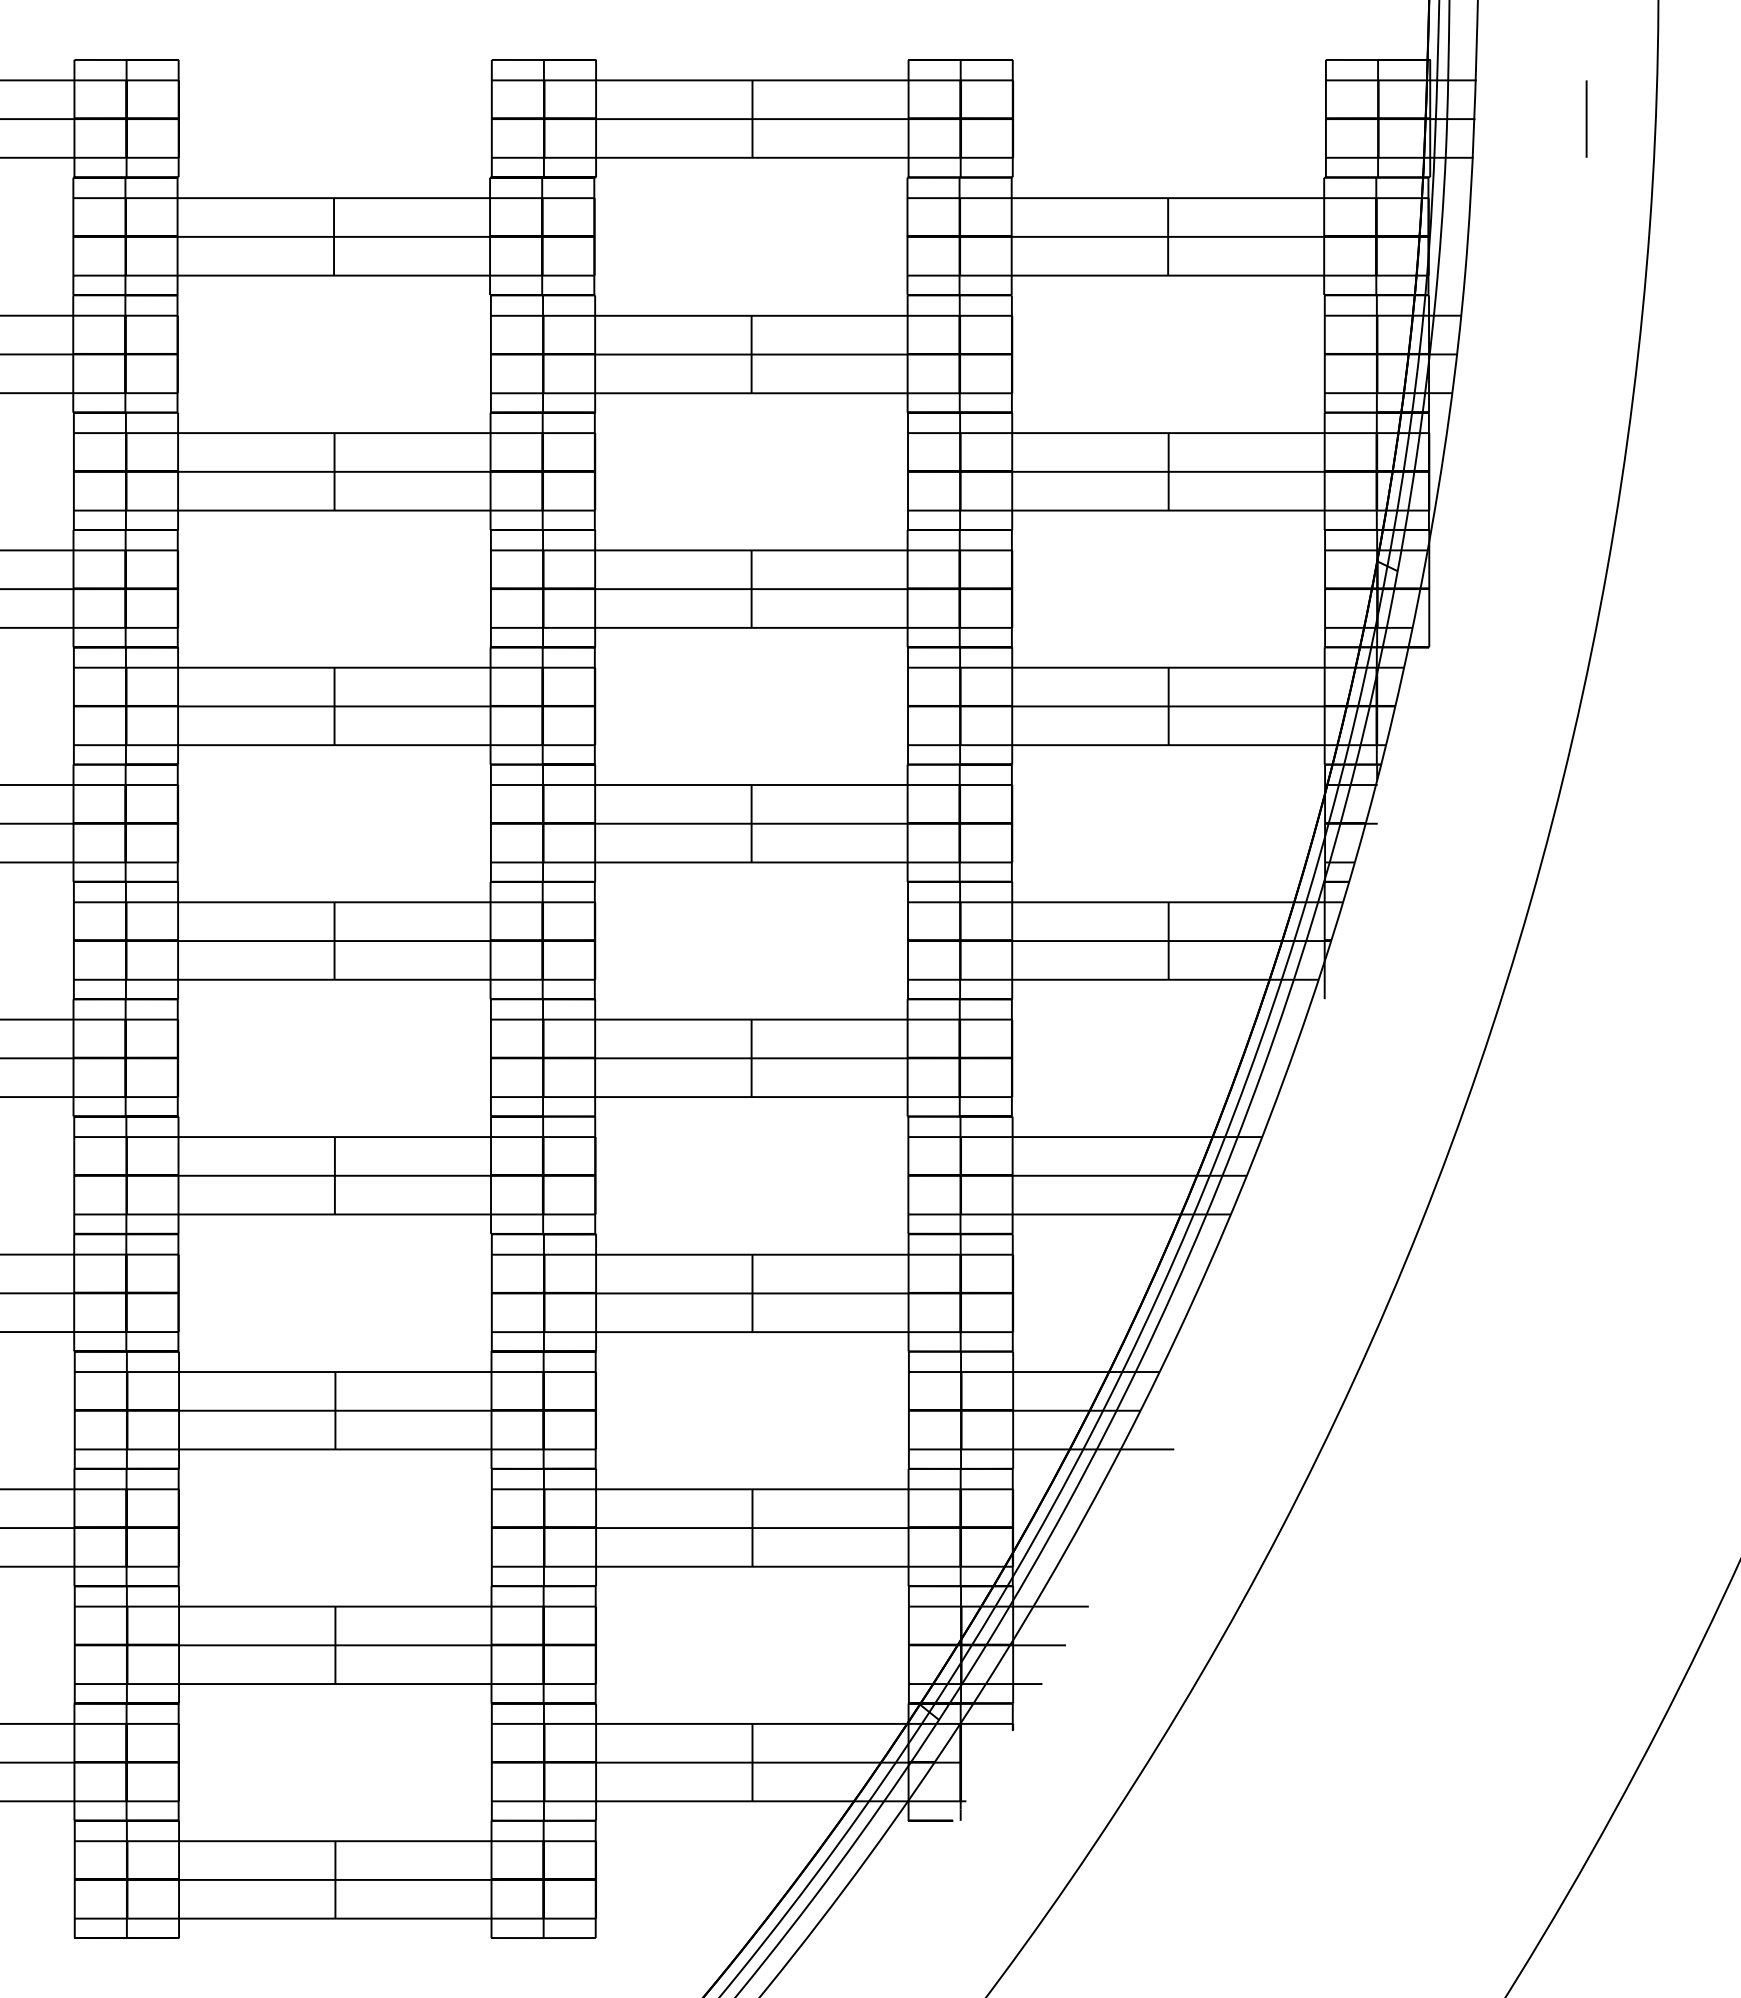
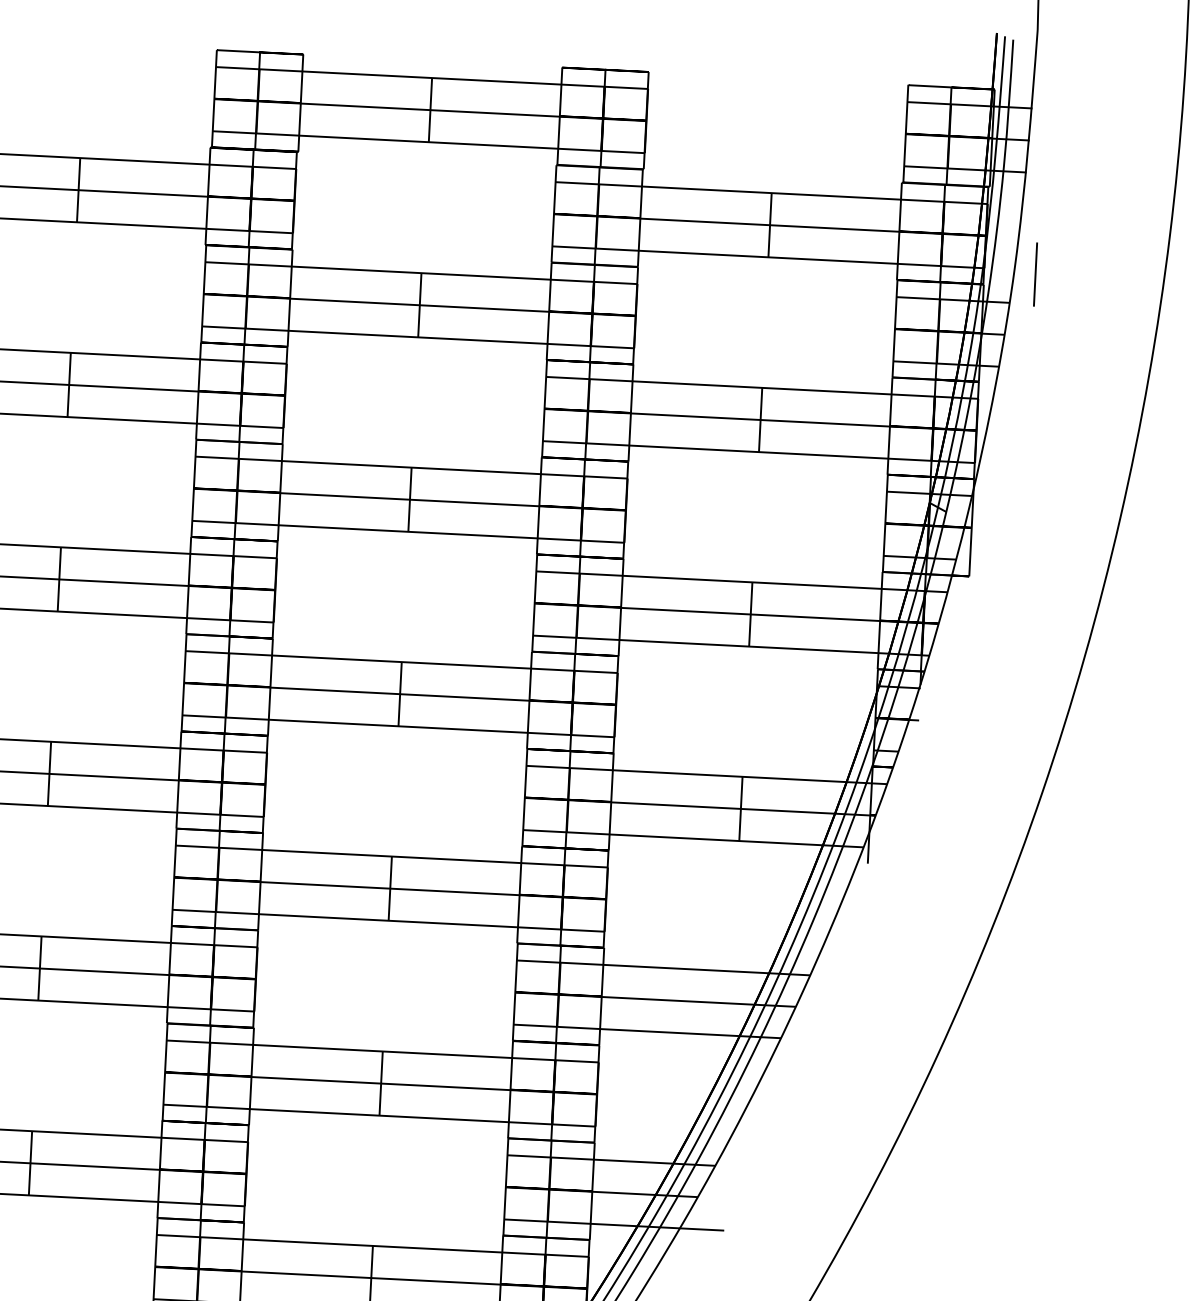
line: (1586, 118) -> (1035, 274), moved

